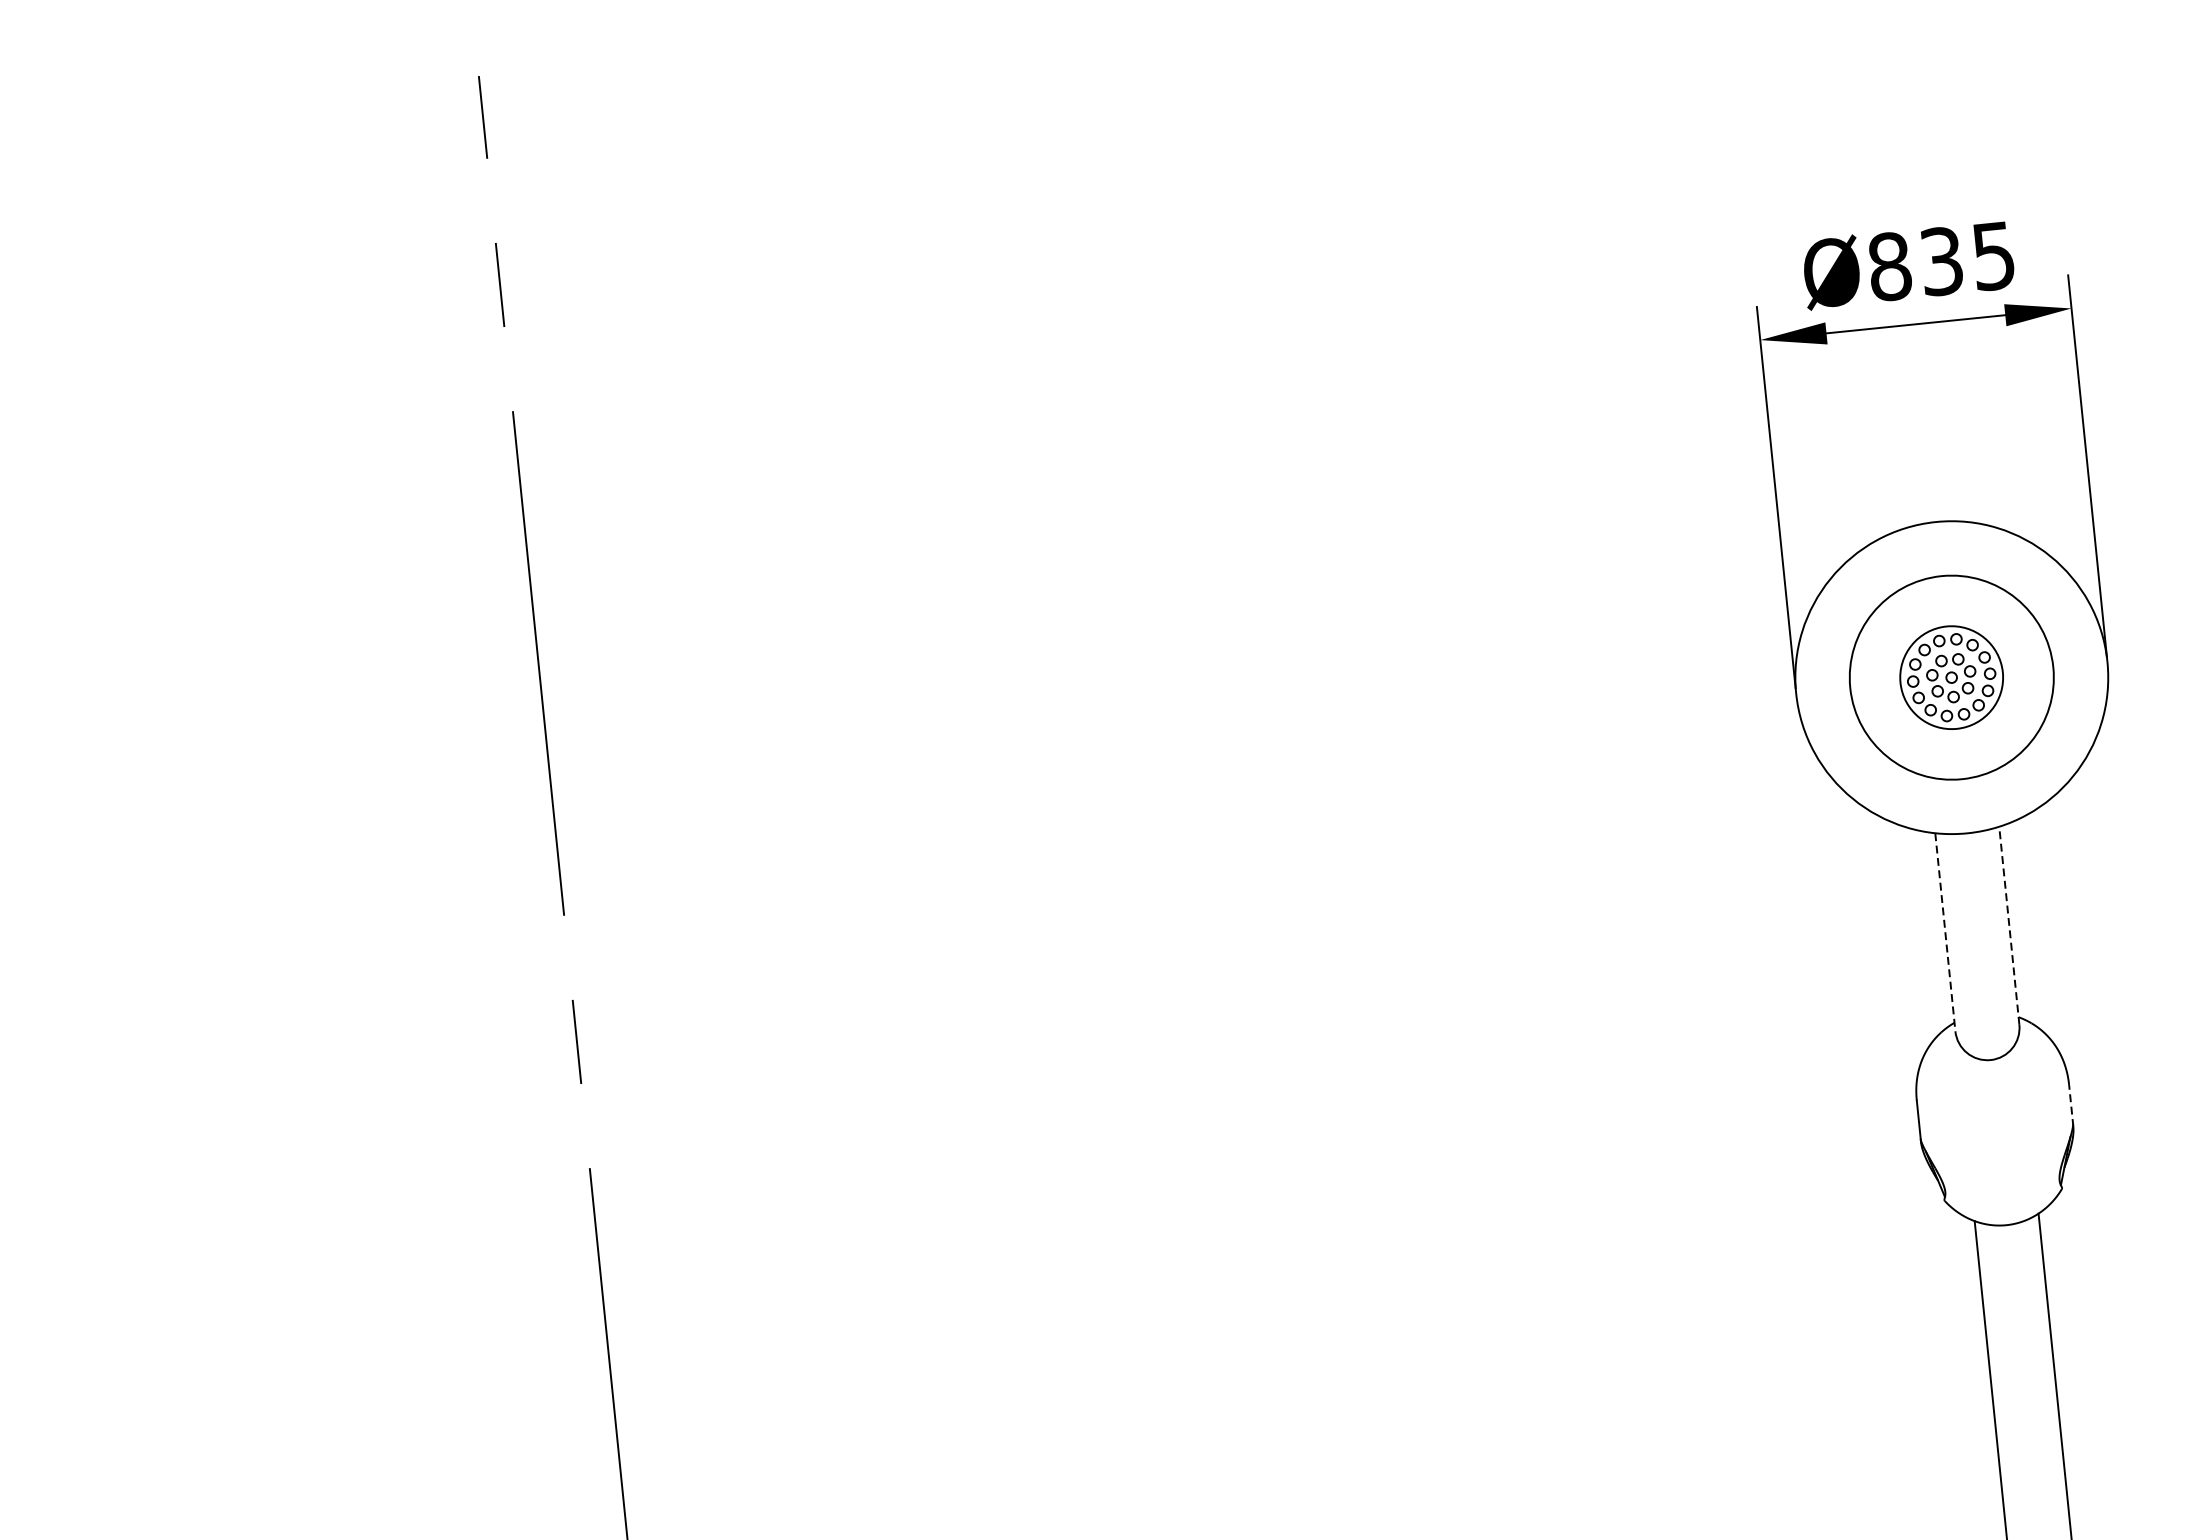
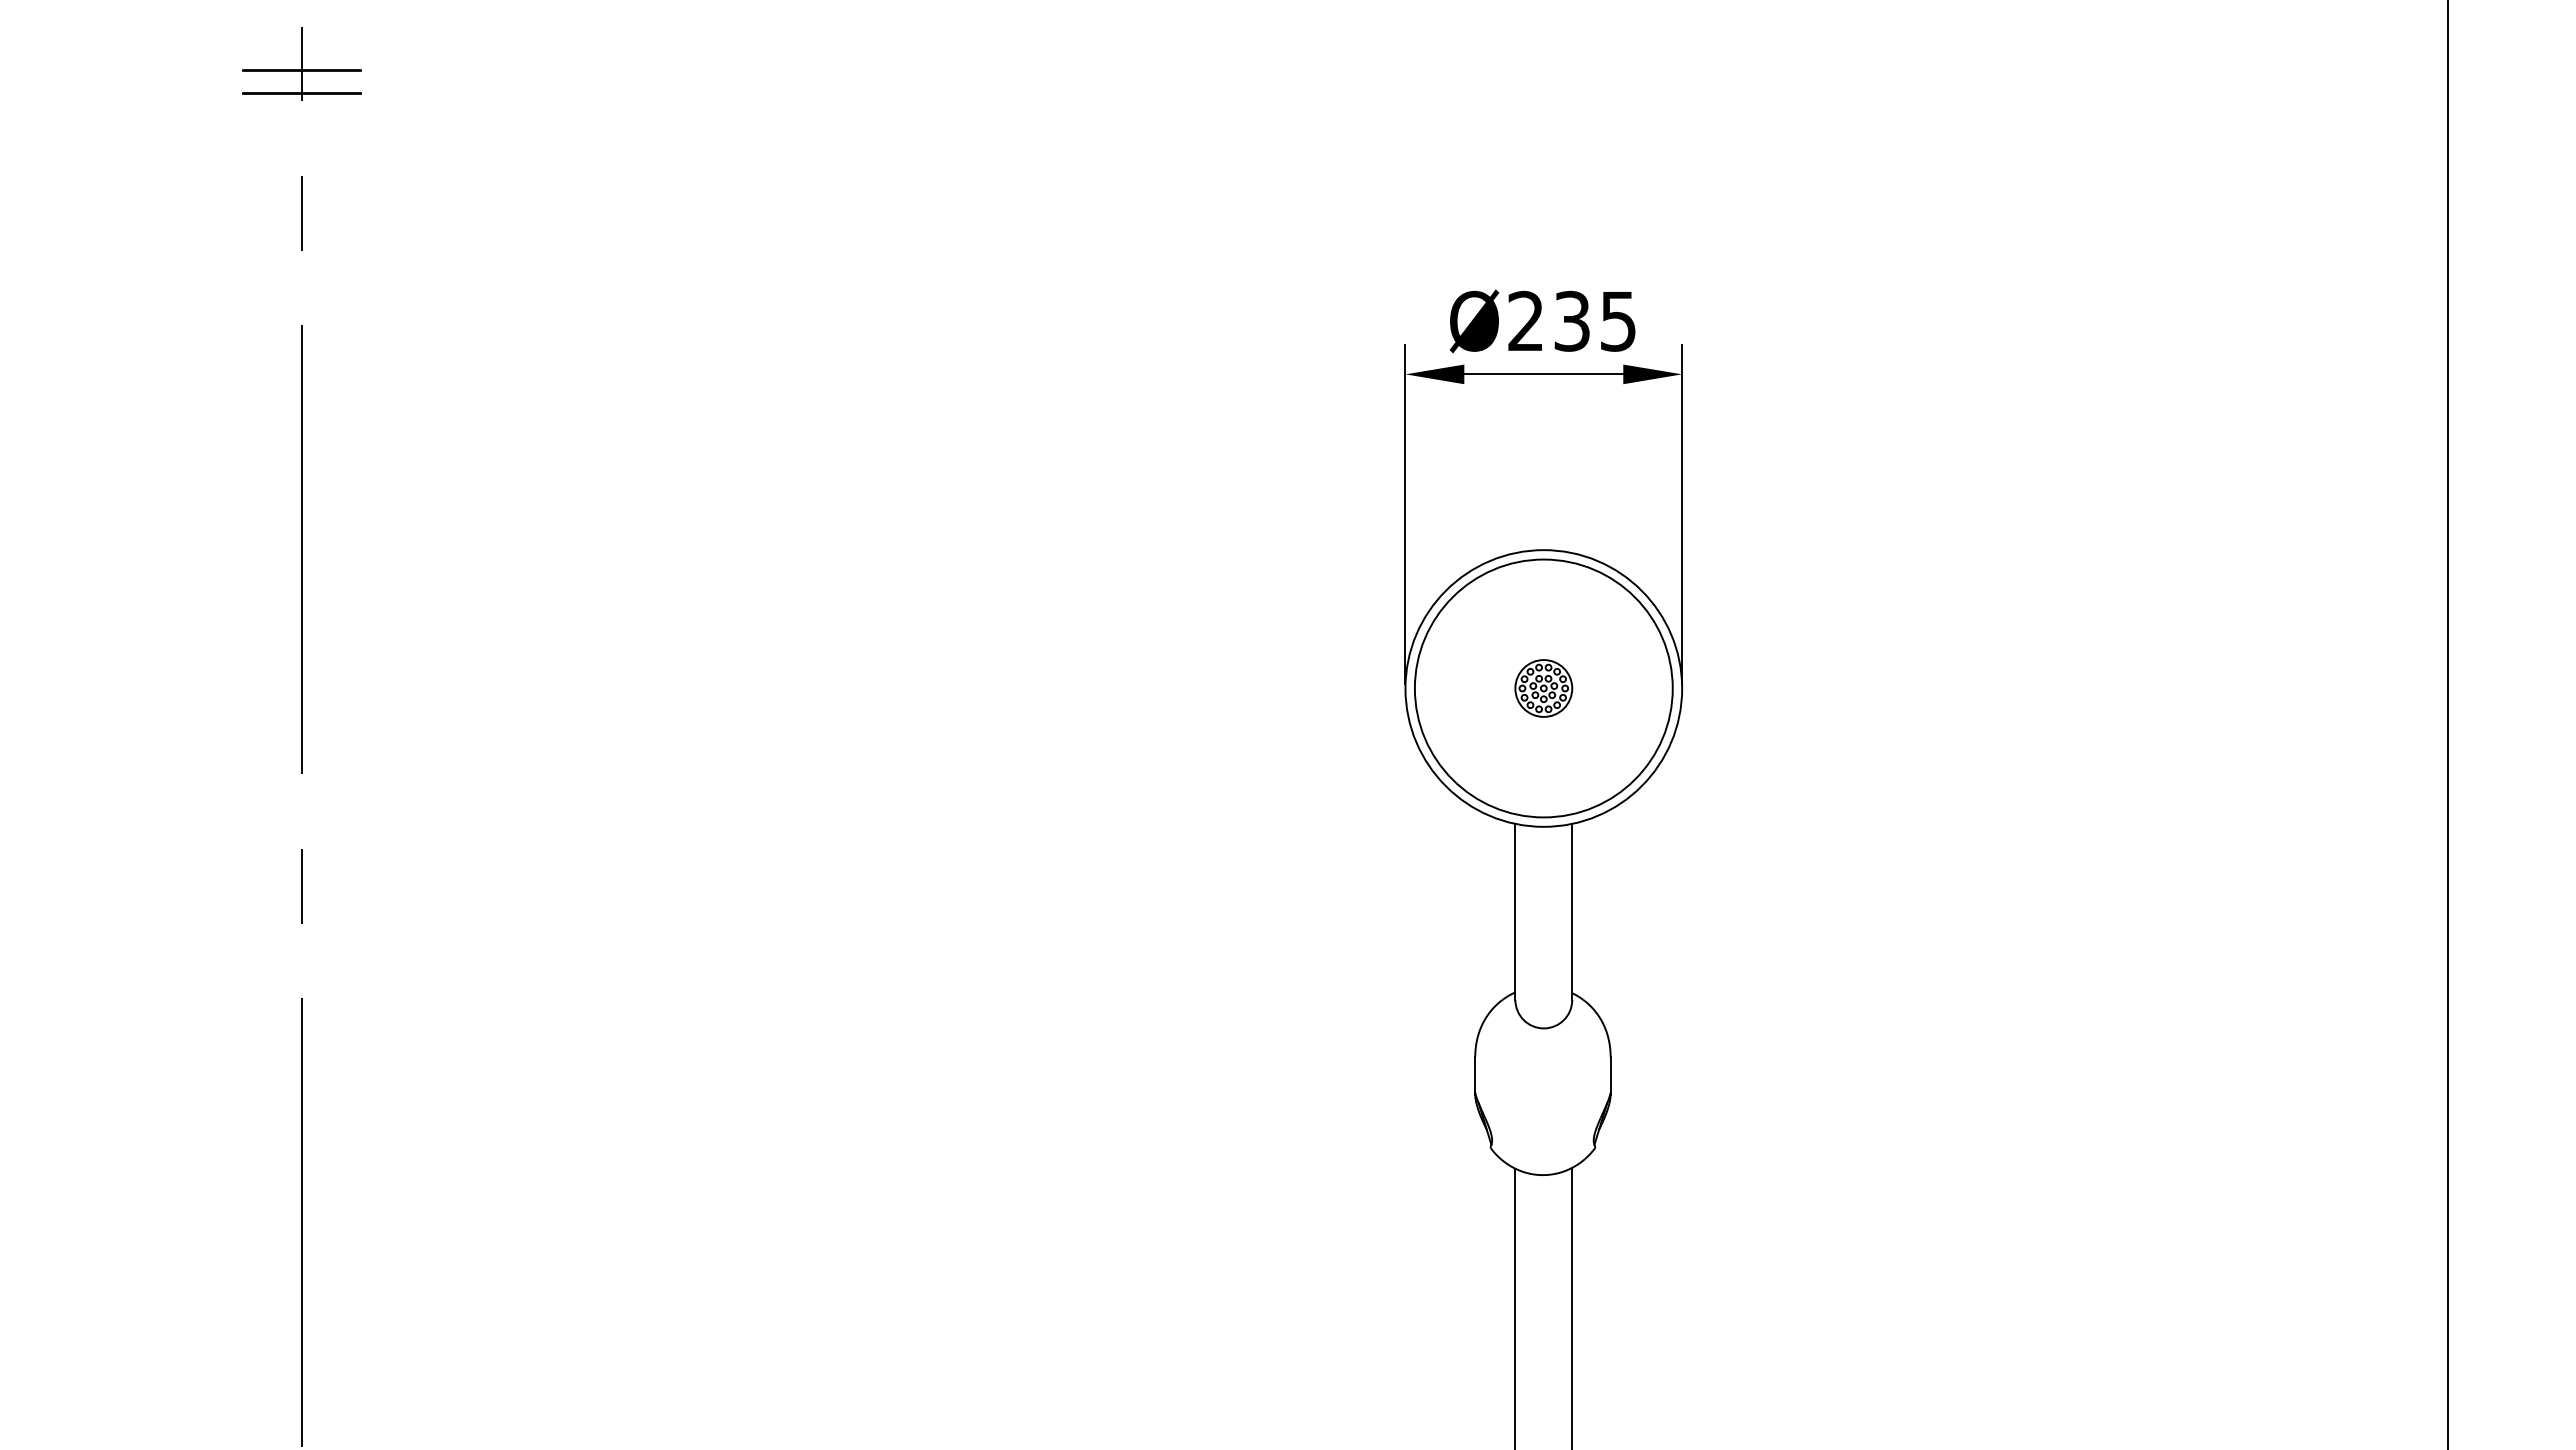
line: (483, 123) -> (301, 69), added
line: (486, 150) -> (301, 93), added
text: (1890, 265) -> (1526, 320), Ø835 -> Ø235
circle: (1951, 677) -> (1543, 688), size x1.43
part: (1951, 677) -> (1543, 688), size x0.62
line: (2009, 925) -> (1572, 911), dashed -> solid
line: (1945, 932) -> (1515, 912), dashed -> solid
line: (2071, 1105) -> (1610, 1075), dashed -> solid

